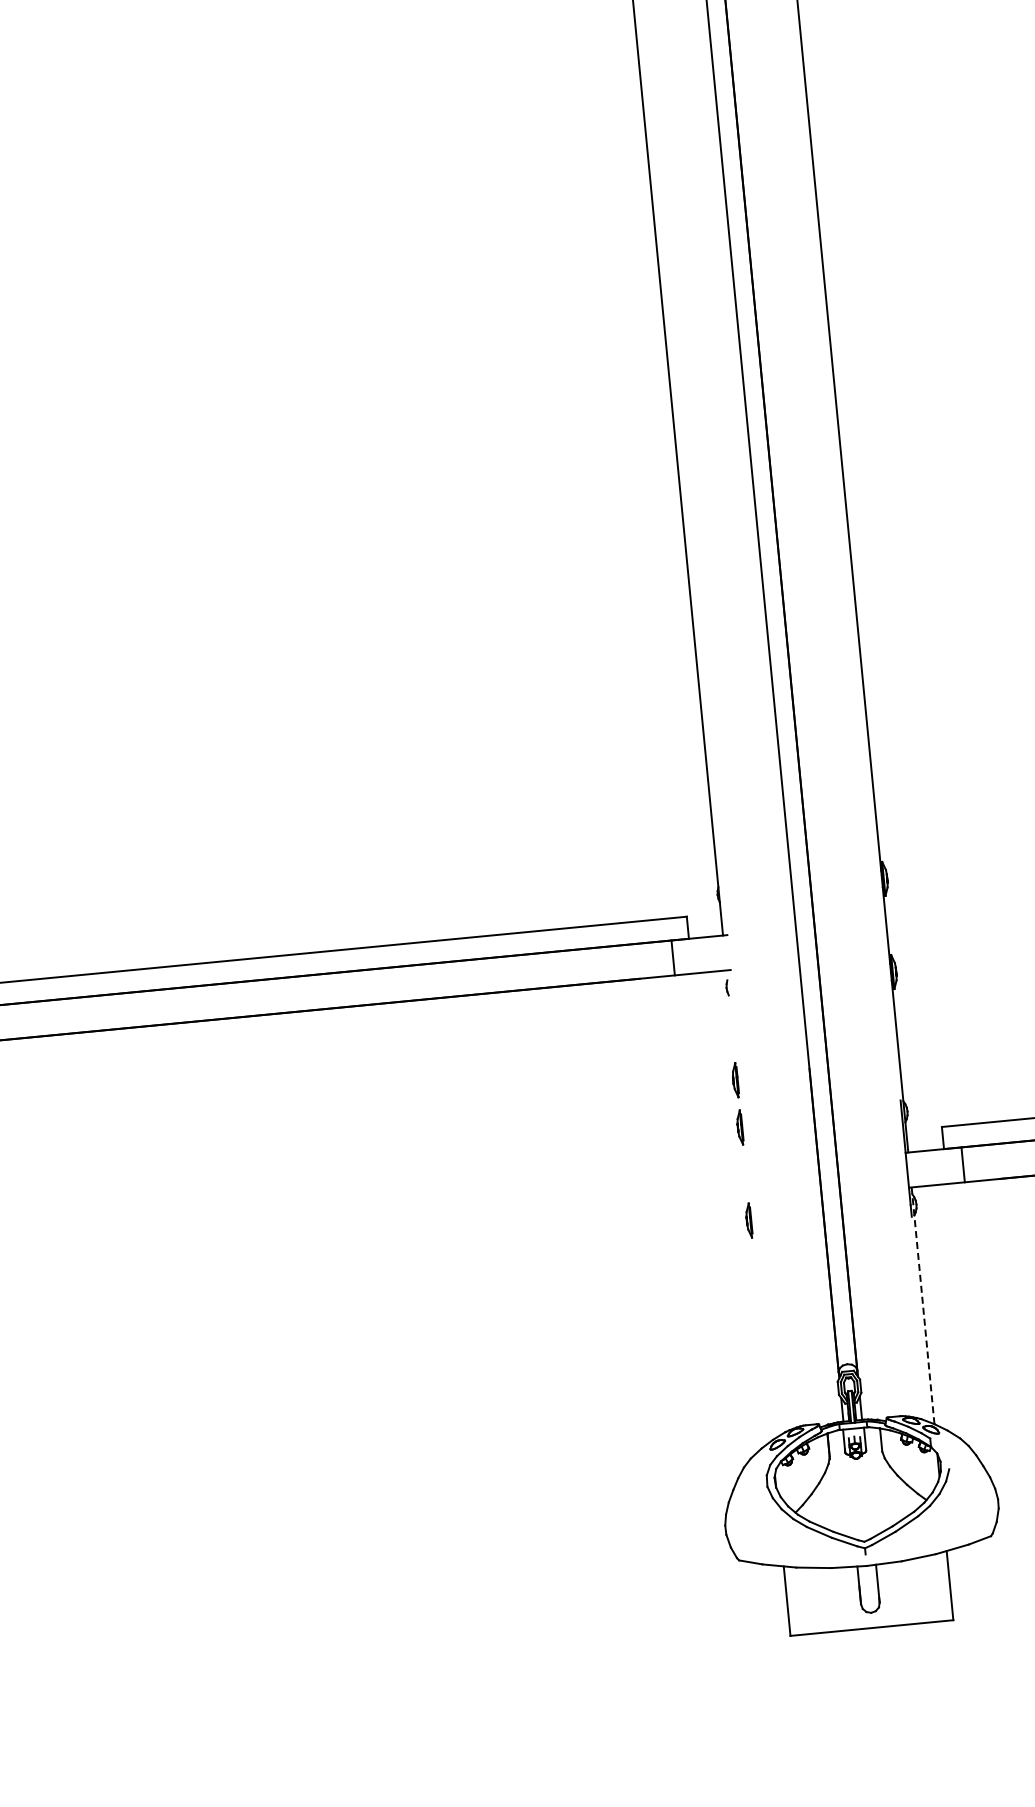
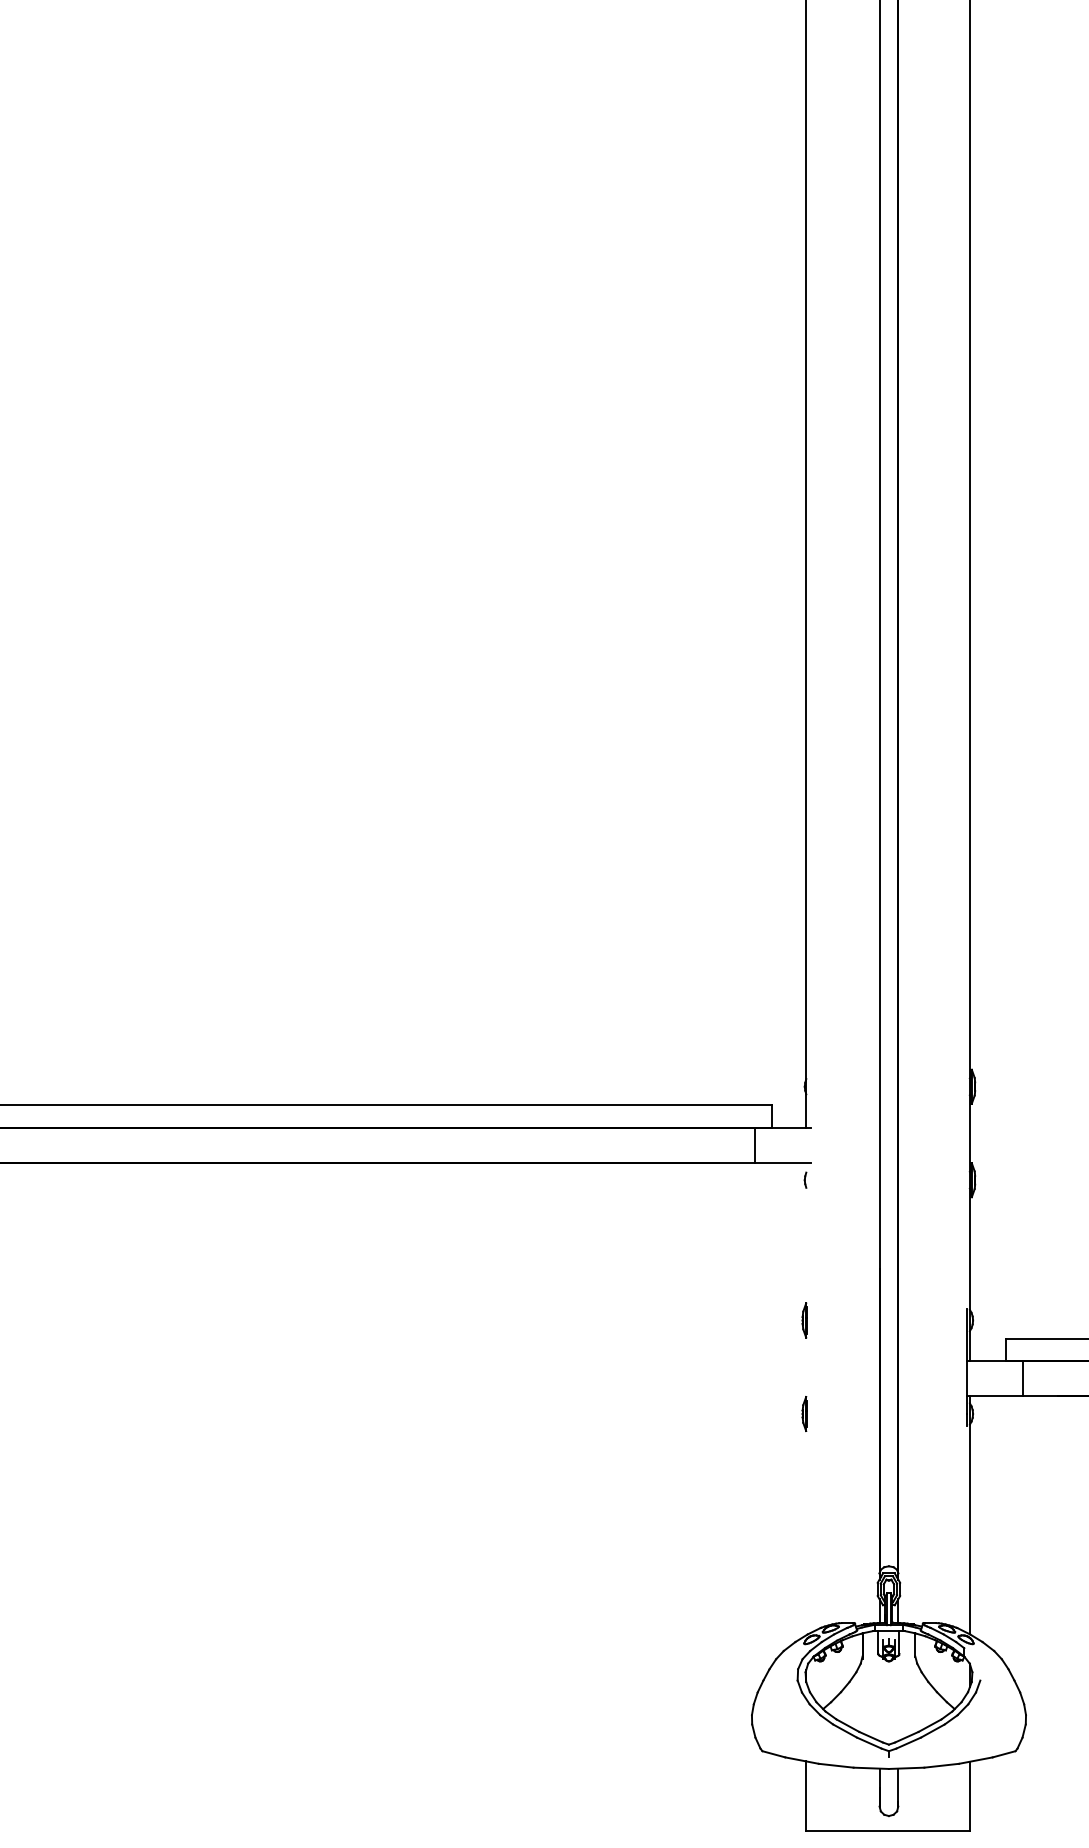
part: (735, 1079) -> (804, 1272), removed
line: (922, 1305) -> (969, 1515), dashed -> solid

